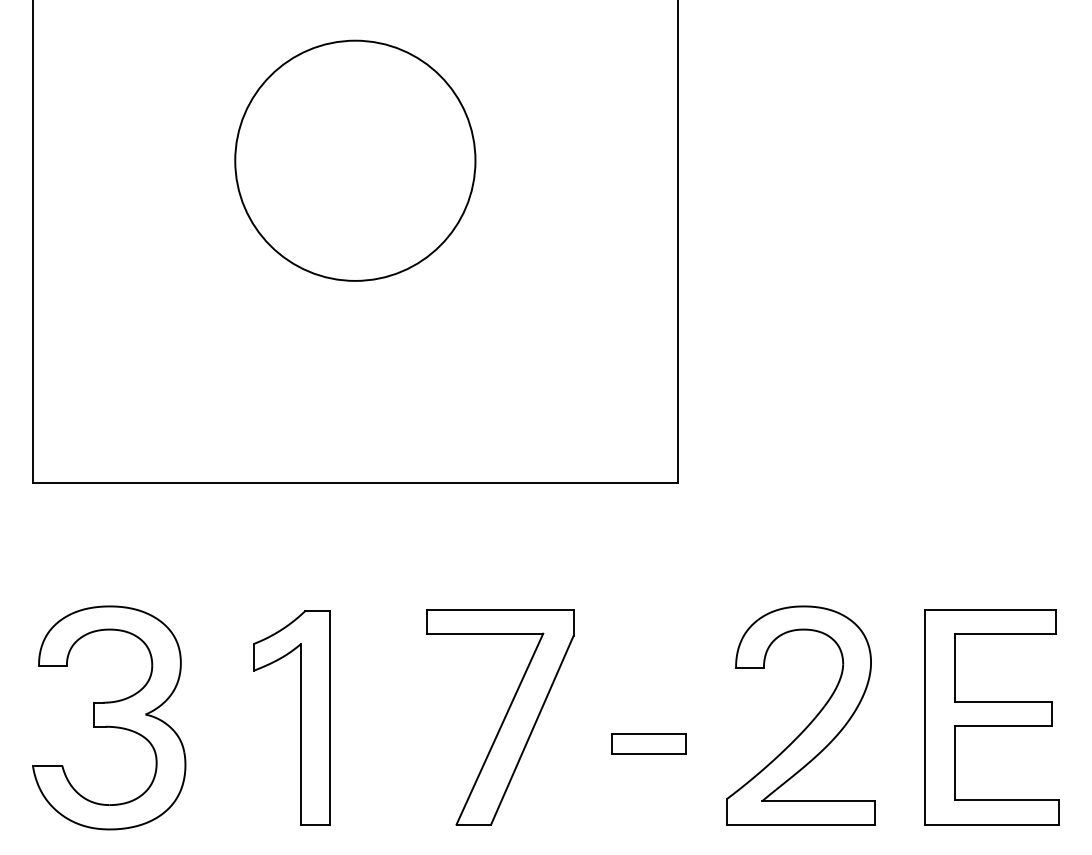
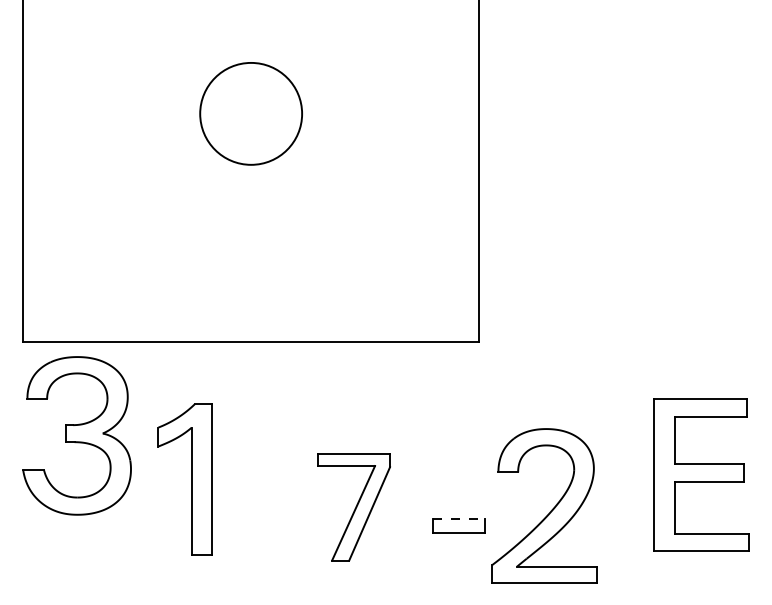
circle: (355, 160) -> (251, 113), size x0.6
part: (992, 715) -> (701, 474), moved
part: (108, 717) -> (76, 435), moved
part: (300, 717) -> (191, 479), moved
part: (500, 717) -> (353, 507), size x0.7
part: (809, 721) -> (550, 510), moved
line: (649, 734) -> (459, 519), solid -> dashed

